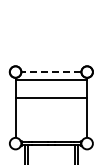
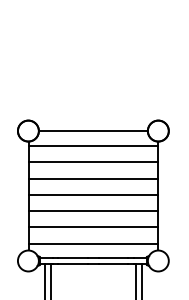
line: (50, 72) -> (91, 131), dashed -> solid
line: (50, 89) -> (91, 162), added
line: (50, 107) -> (91, 195), added
line: (50, 116) -> (91, 211), added
line: (50, 125) -> (91, 228), added
line: (50, 134) -> (91, 244), added

